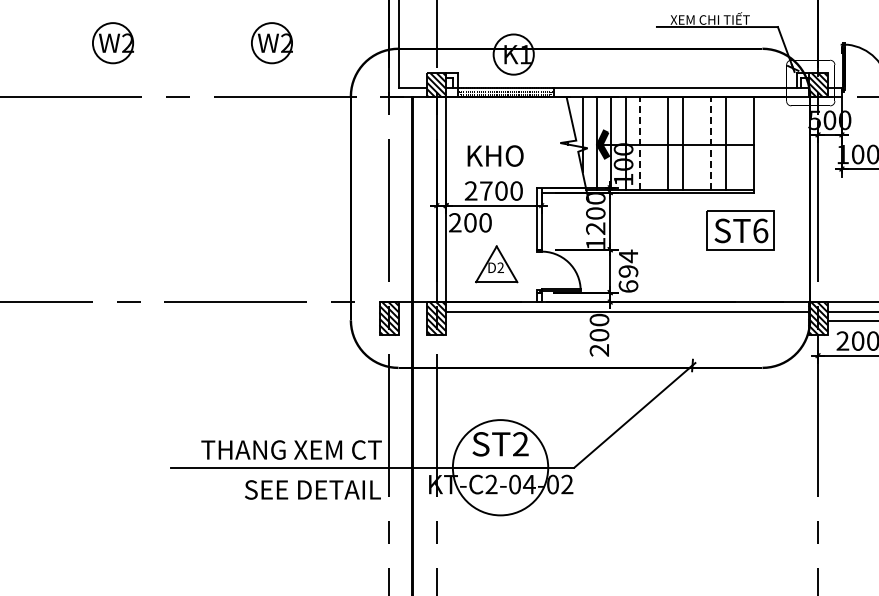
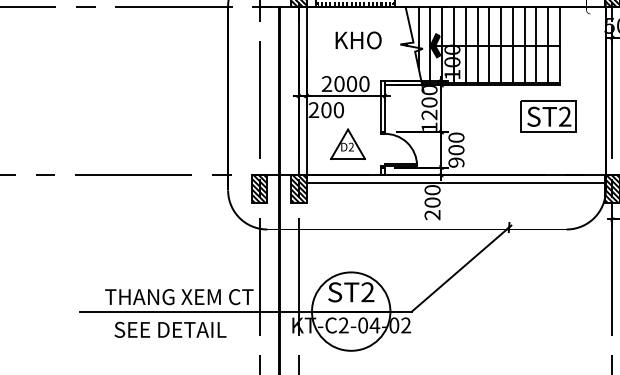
line: (639, 142) -> (465, 44), dashed -> solid
line: (711, 142) -> (524, 44), dashed -> solid
line: (654, 143) -> (477, 44), added
line: (696, 143) -> (512, 44), added
line: (739, 143) -> (547, 44), added
text: (495, 155) -> (358, 39), moved
text: (486, 190) -> (339, 83), 2700 -> 2000
text: (760, 230) -> (565, 116), ST6 -> ST2
text: (628, 270) -> (456, 149), 694 -> 900
text: (312, 489) -> (170, 329), moved

